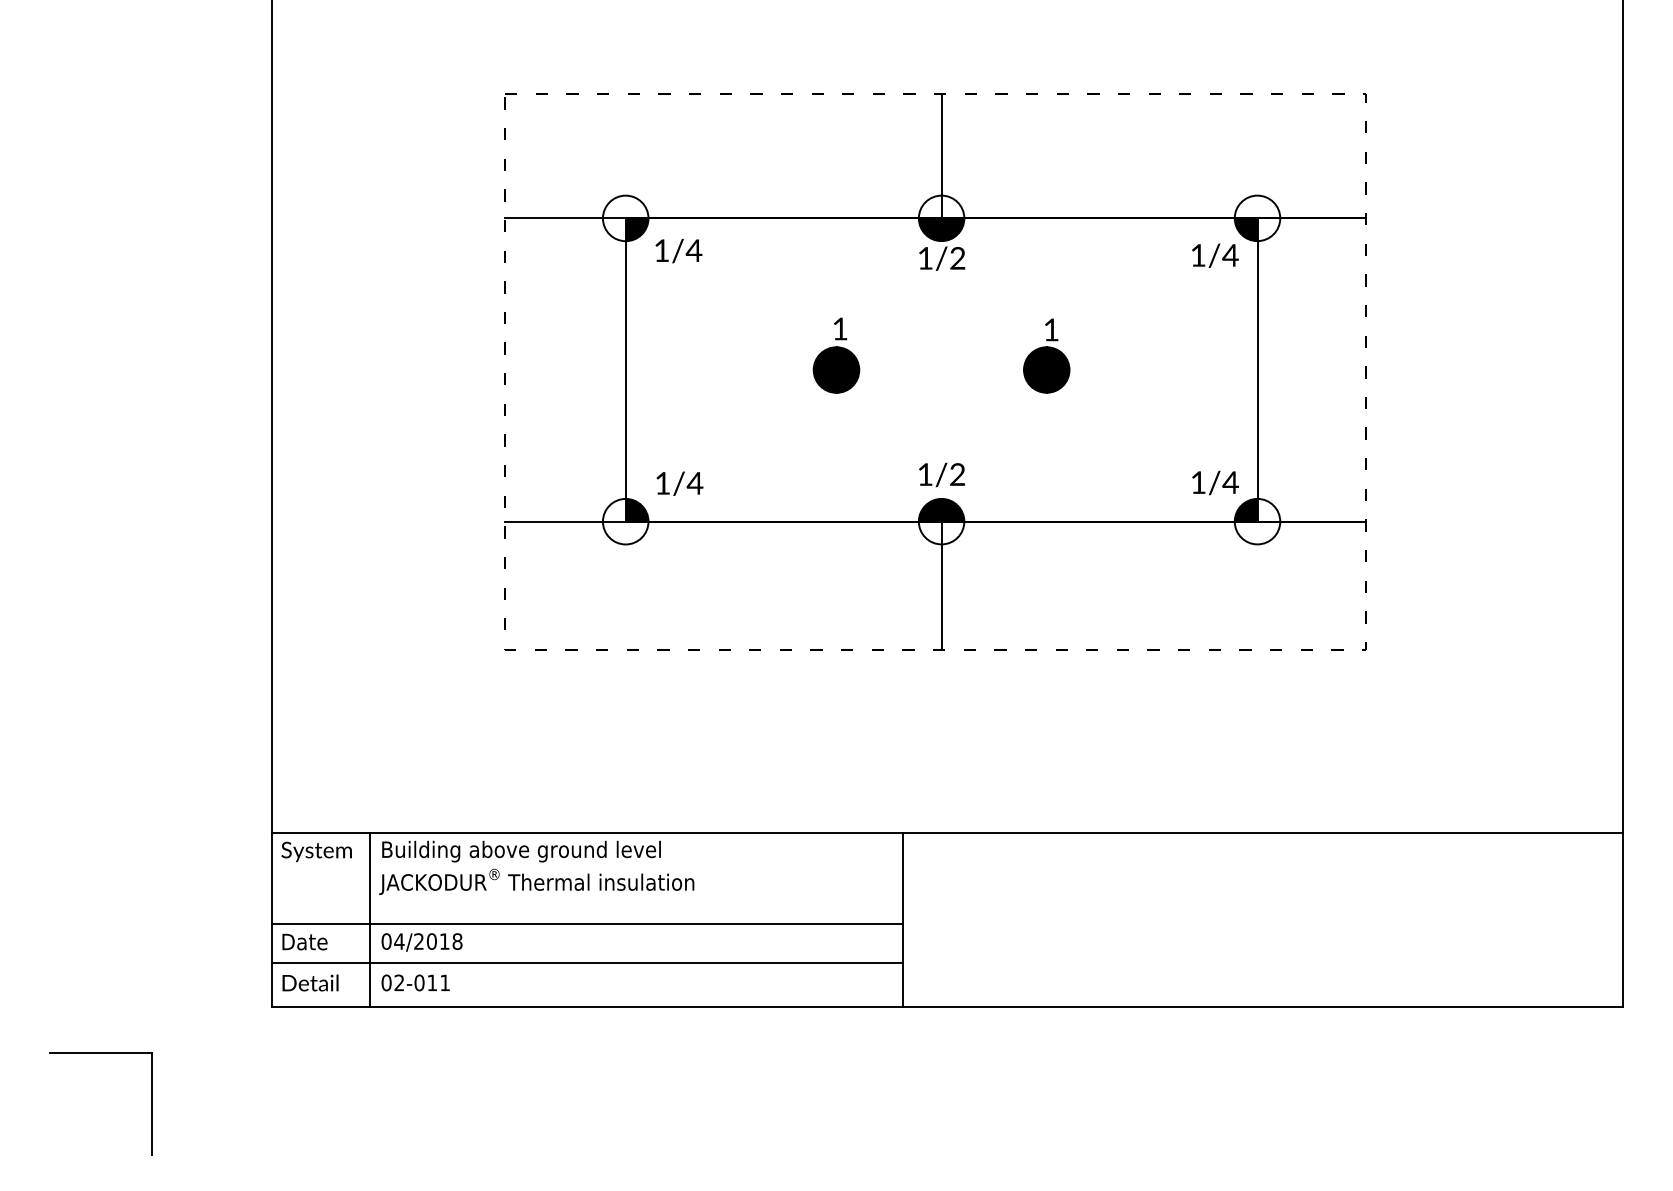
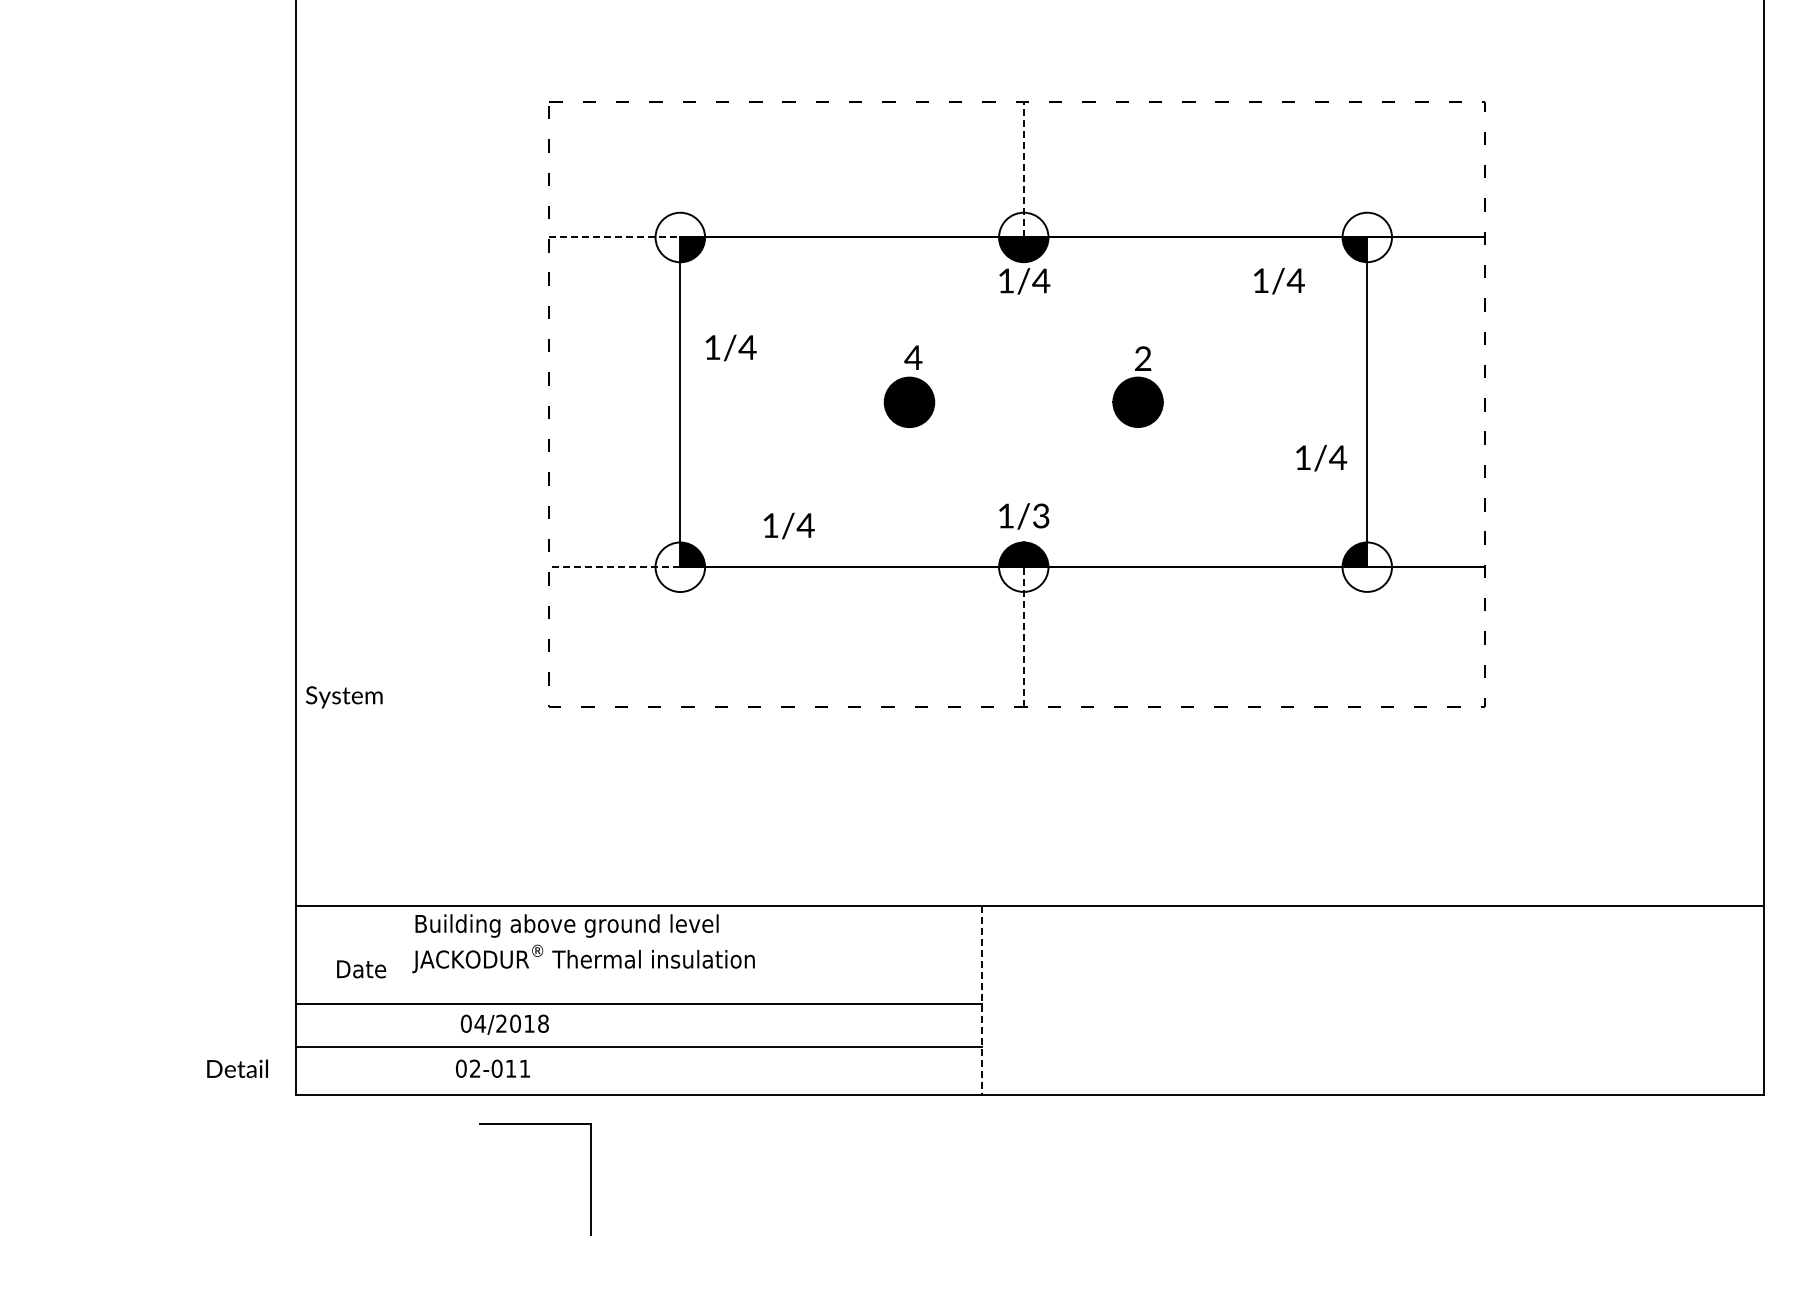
line: (941, 155) -> (1023, 169), solid -> dashed
line: (565, 218) -> (614, 237), solid -> dashed
text: (678, 250) -> (730, 347), moved
text: (1215, 256) -> (1279, 281), moved
text: (957, 257) -> (1041, 280), 1/2 -> 1/4
text: (840, 328) -> (913, 357), 1 -> 4
text: (1051, 329) -> (1143, 358), 1 -> 2
text: (957, 475) -> (1041, 517), 1/2 -> 1/3
text: (680, 483) -> (789, 525), moved
text: (1215, 483) -> (1321, 458), moved
line: (565, 521) -> (614, 567), solid -> dashed
line: (941, 585) -> (1023, 636), solid -> dashed
text: (316, 852) -> (344, 697), moved
line: (370, 920) -> (402, 1000), removed
line: (902, 920) -> (981, 1000), solid -> dashed
text: (304, 942) -> (361, 969), moved
text: (421, 942) -> (504, 1024), moved
text: (310, 982) -> (237, 1068), moved
text: (415, 982) -> (492, 1068), moved
part: (101, 1053) -> (535, 1124), moved

